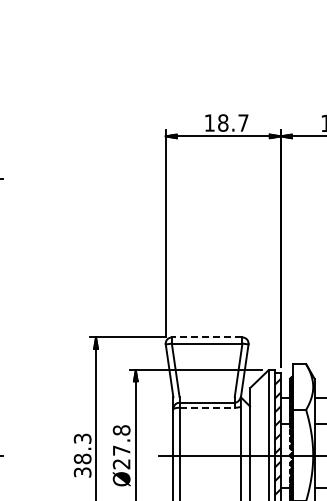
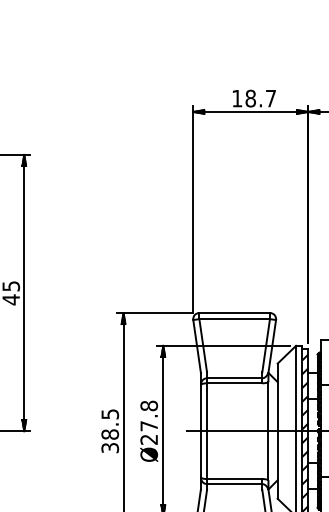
line: (206, 337) -> (234, 313), dashed -> solid
line: (206, 407) -> (234, 383), dashed -> solid
text: (81, 437) -> (109, 413), 38.3 -> 38.5

